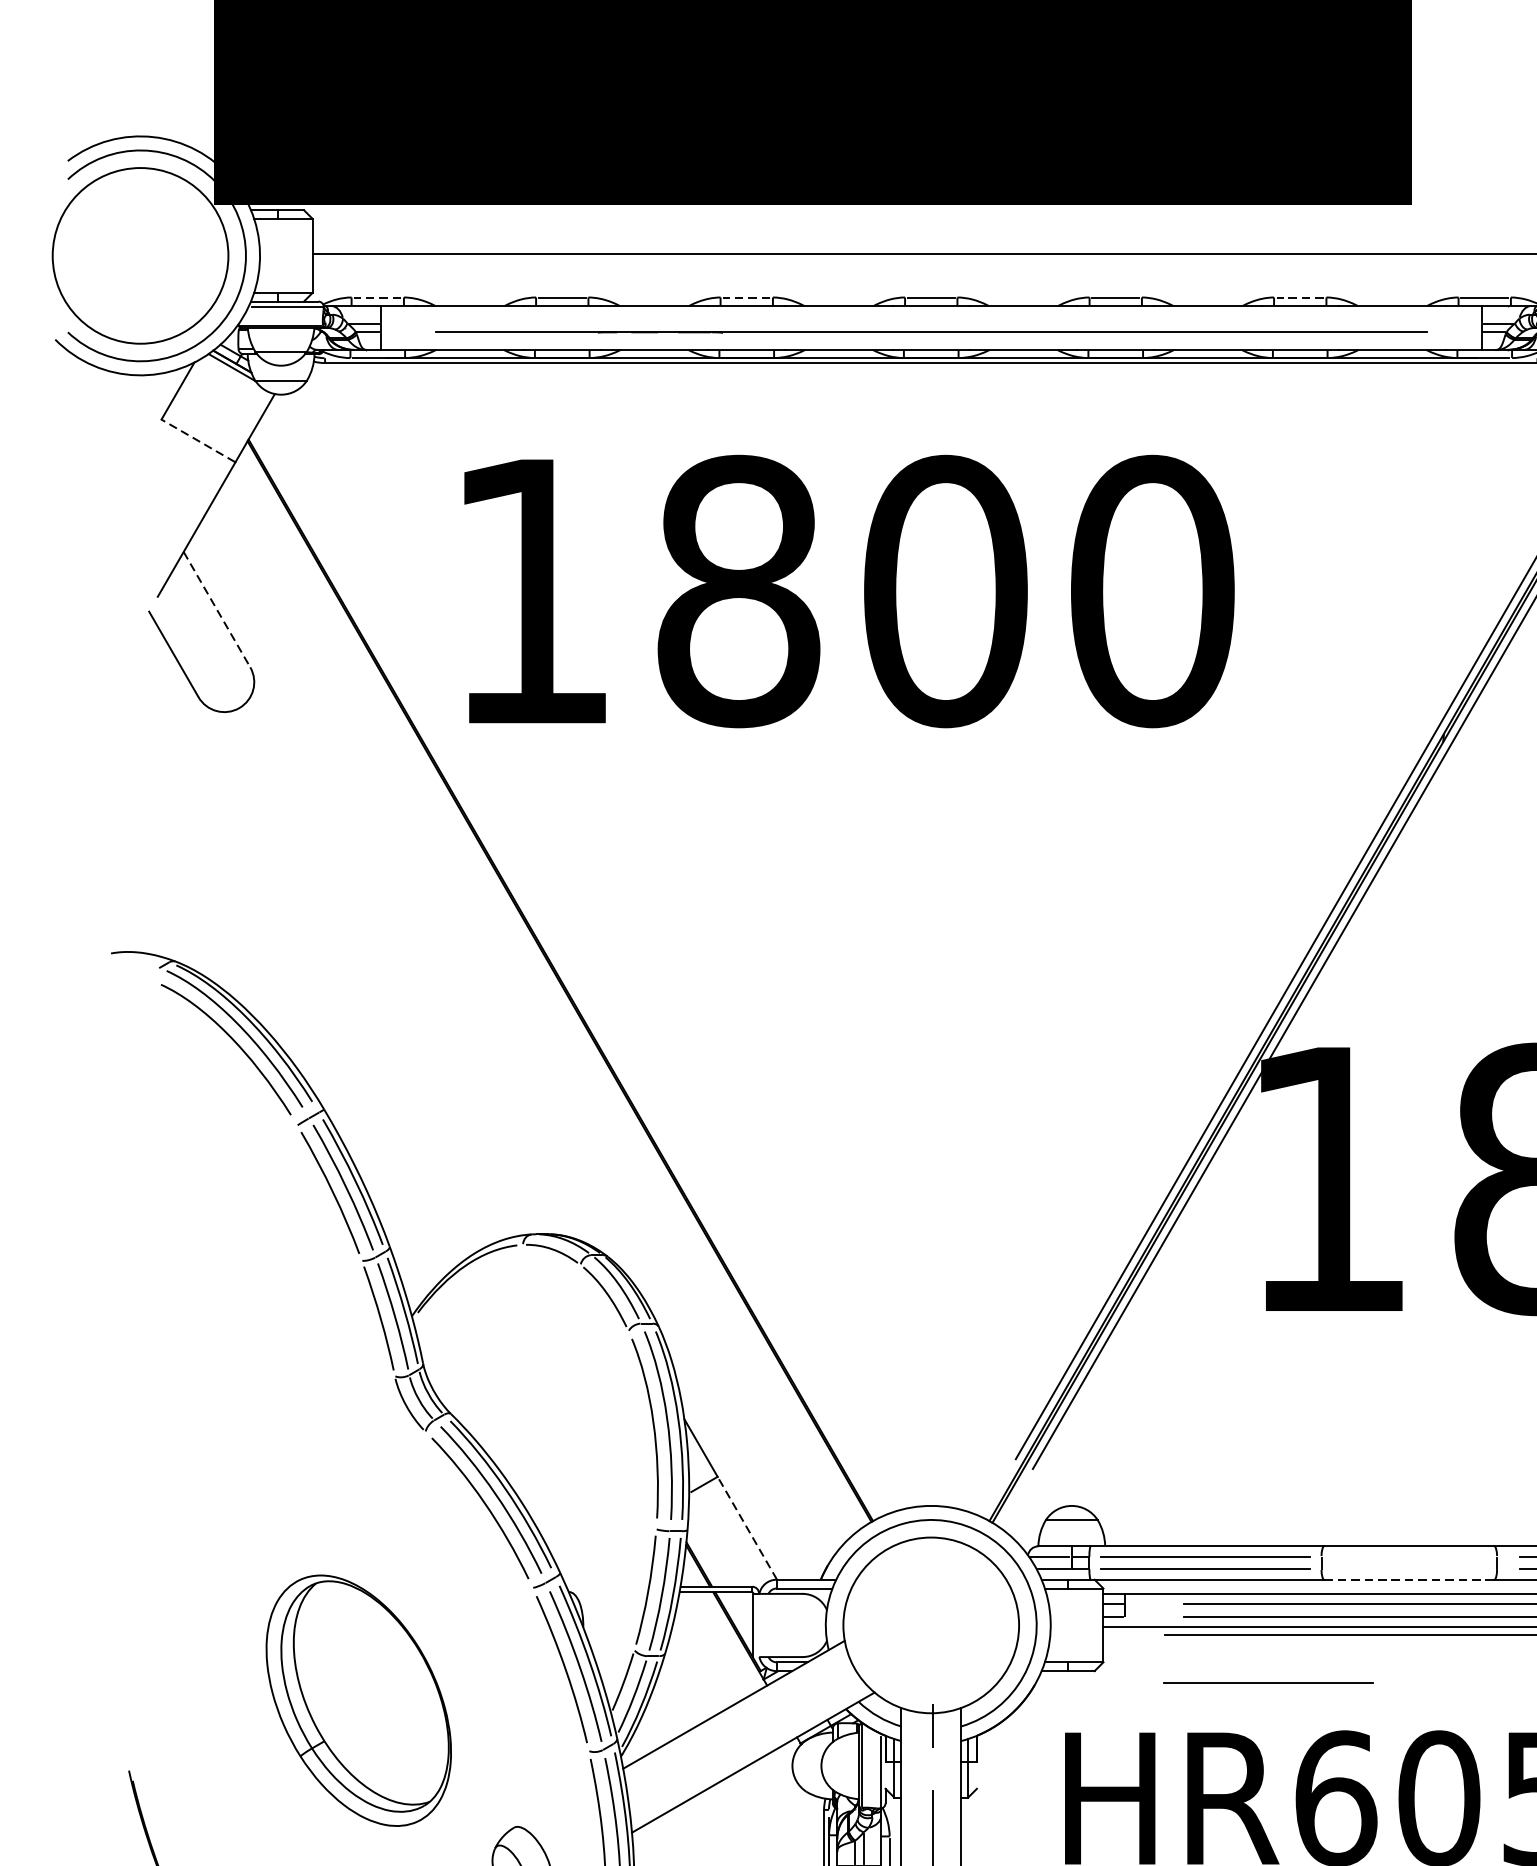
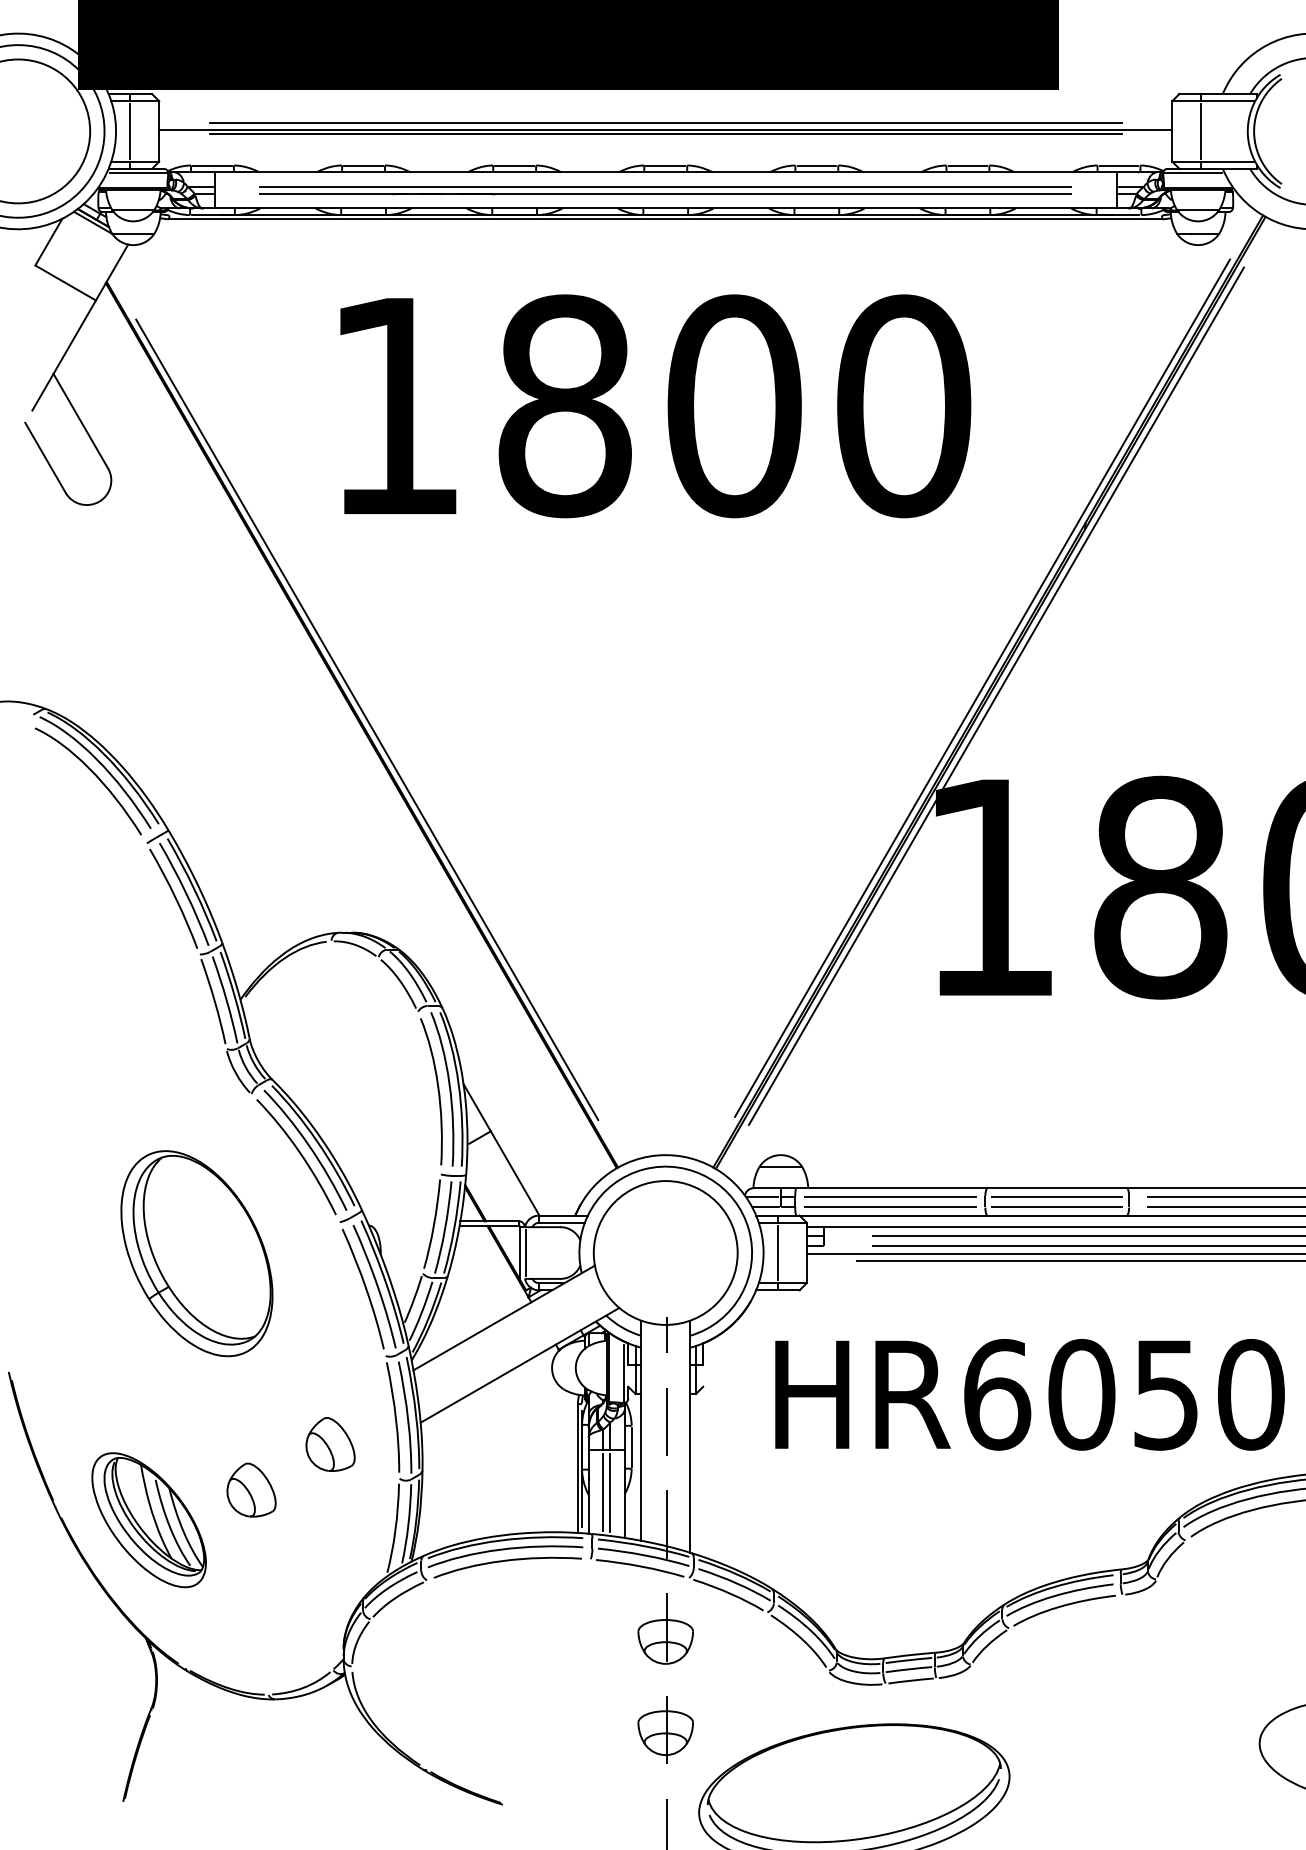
line: (930, 246) -> (665, 123), added
line: (277, 255) -> (130, 131), added
line: (930, 259) -> (665, 134), added
line: (376, 297) -> (211, 165), dashed -> solid
line: (746, 297) -> (514, 165), dashed -> solid
line: (1299, 297) -> (967, 165), dashed -> solid
line: (930, 323) -> (665, 186), added
line: (198, 440) -> (65, 282), dashed -> solid
text: (849, 591) -> (655, 406), moved
line: (216, 610) -> (80, 421), dashed -> solid
line: (567, 973) -> (367, 719), added
line: (747, 1528) -> (515, 1173), dashed -> solid
line: (1409, 1556) -> (1057, 1196), added
line: (1409, 1568) -> (1057, 1206), added
line: (1409, 1579) -> (1057, 1215), dashed -> solid
line: (760, 1624) -> (525, 1252), added
line: (1067, 1624) -> (777, 1252), added
line: (1269, 1682) -> (942, 1299), removed
part: (358, 1700) -> (196, 1253), moved

